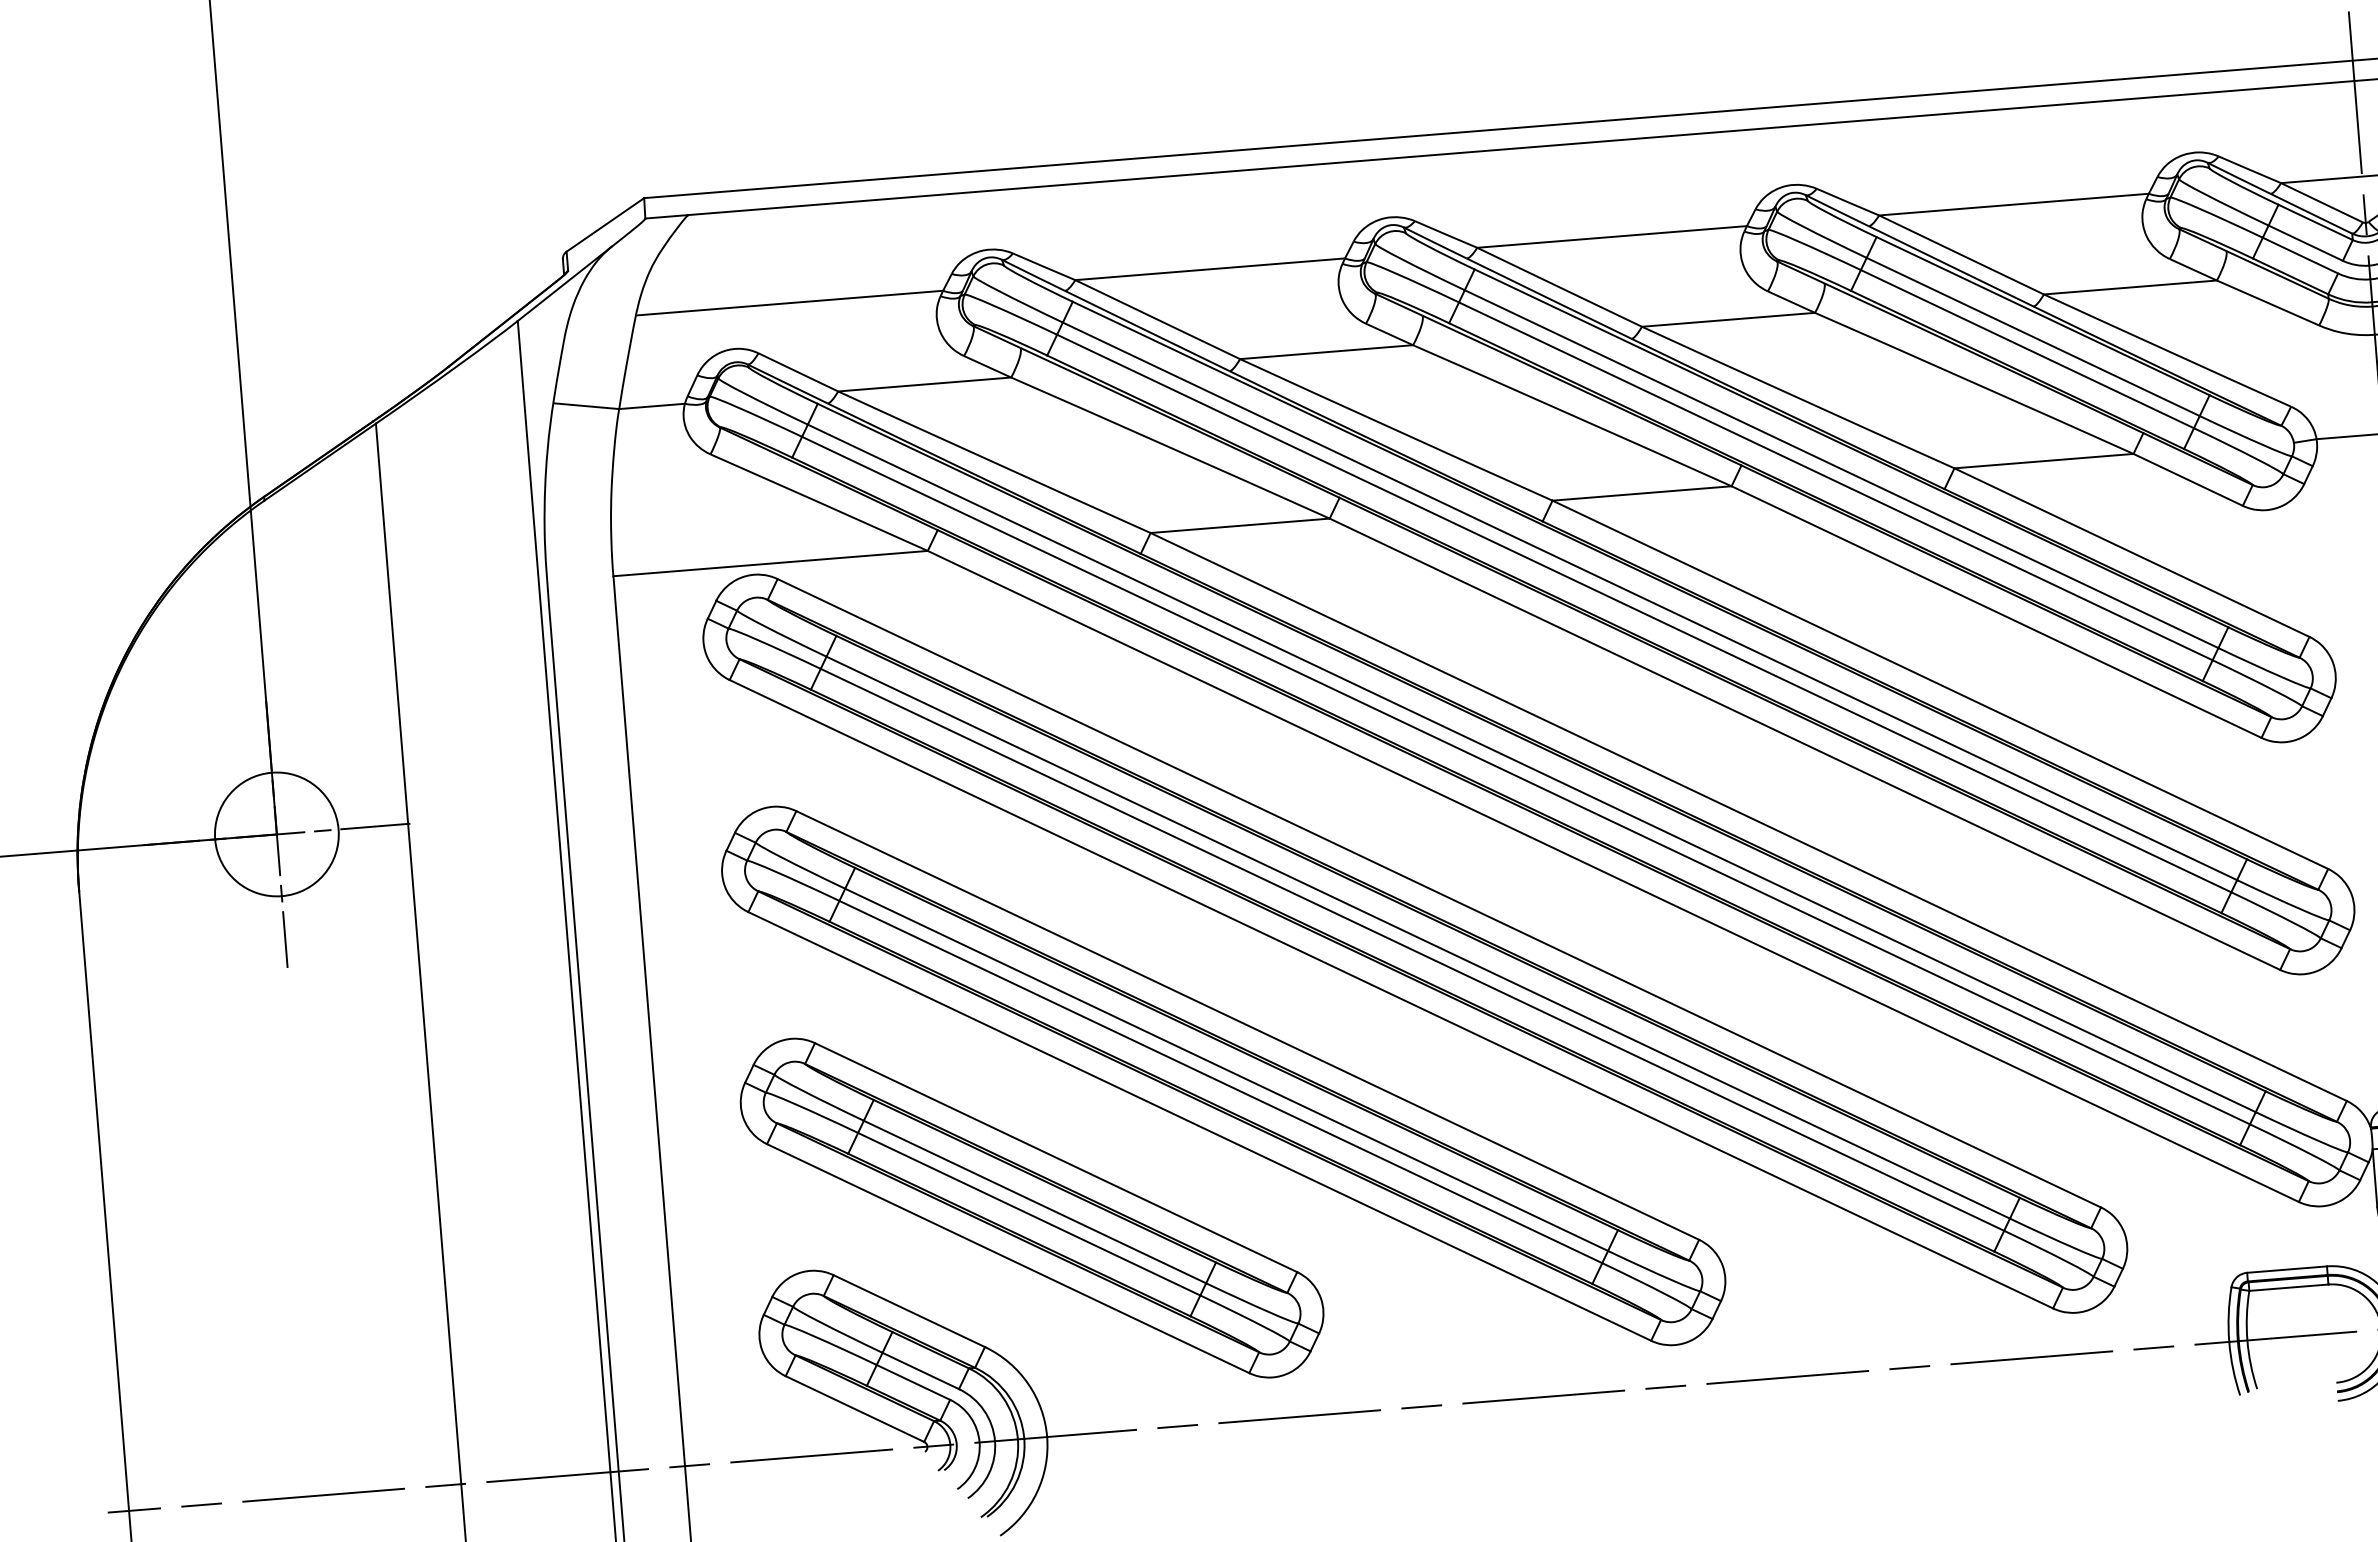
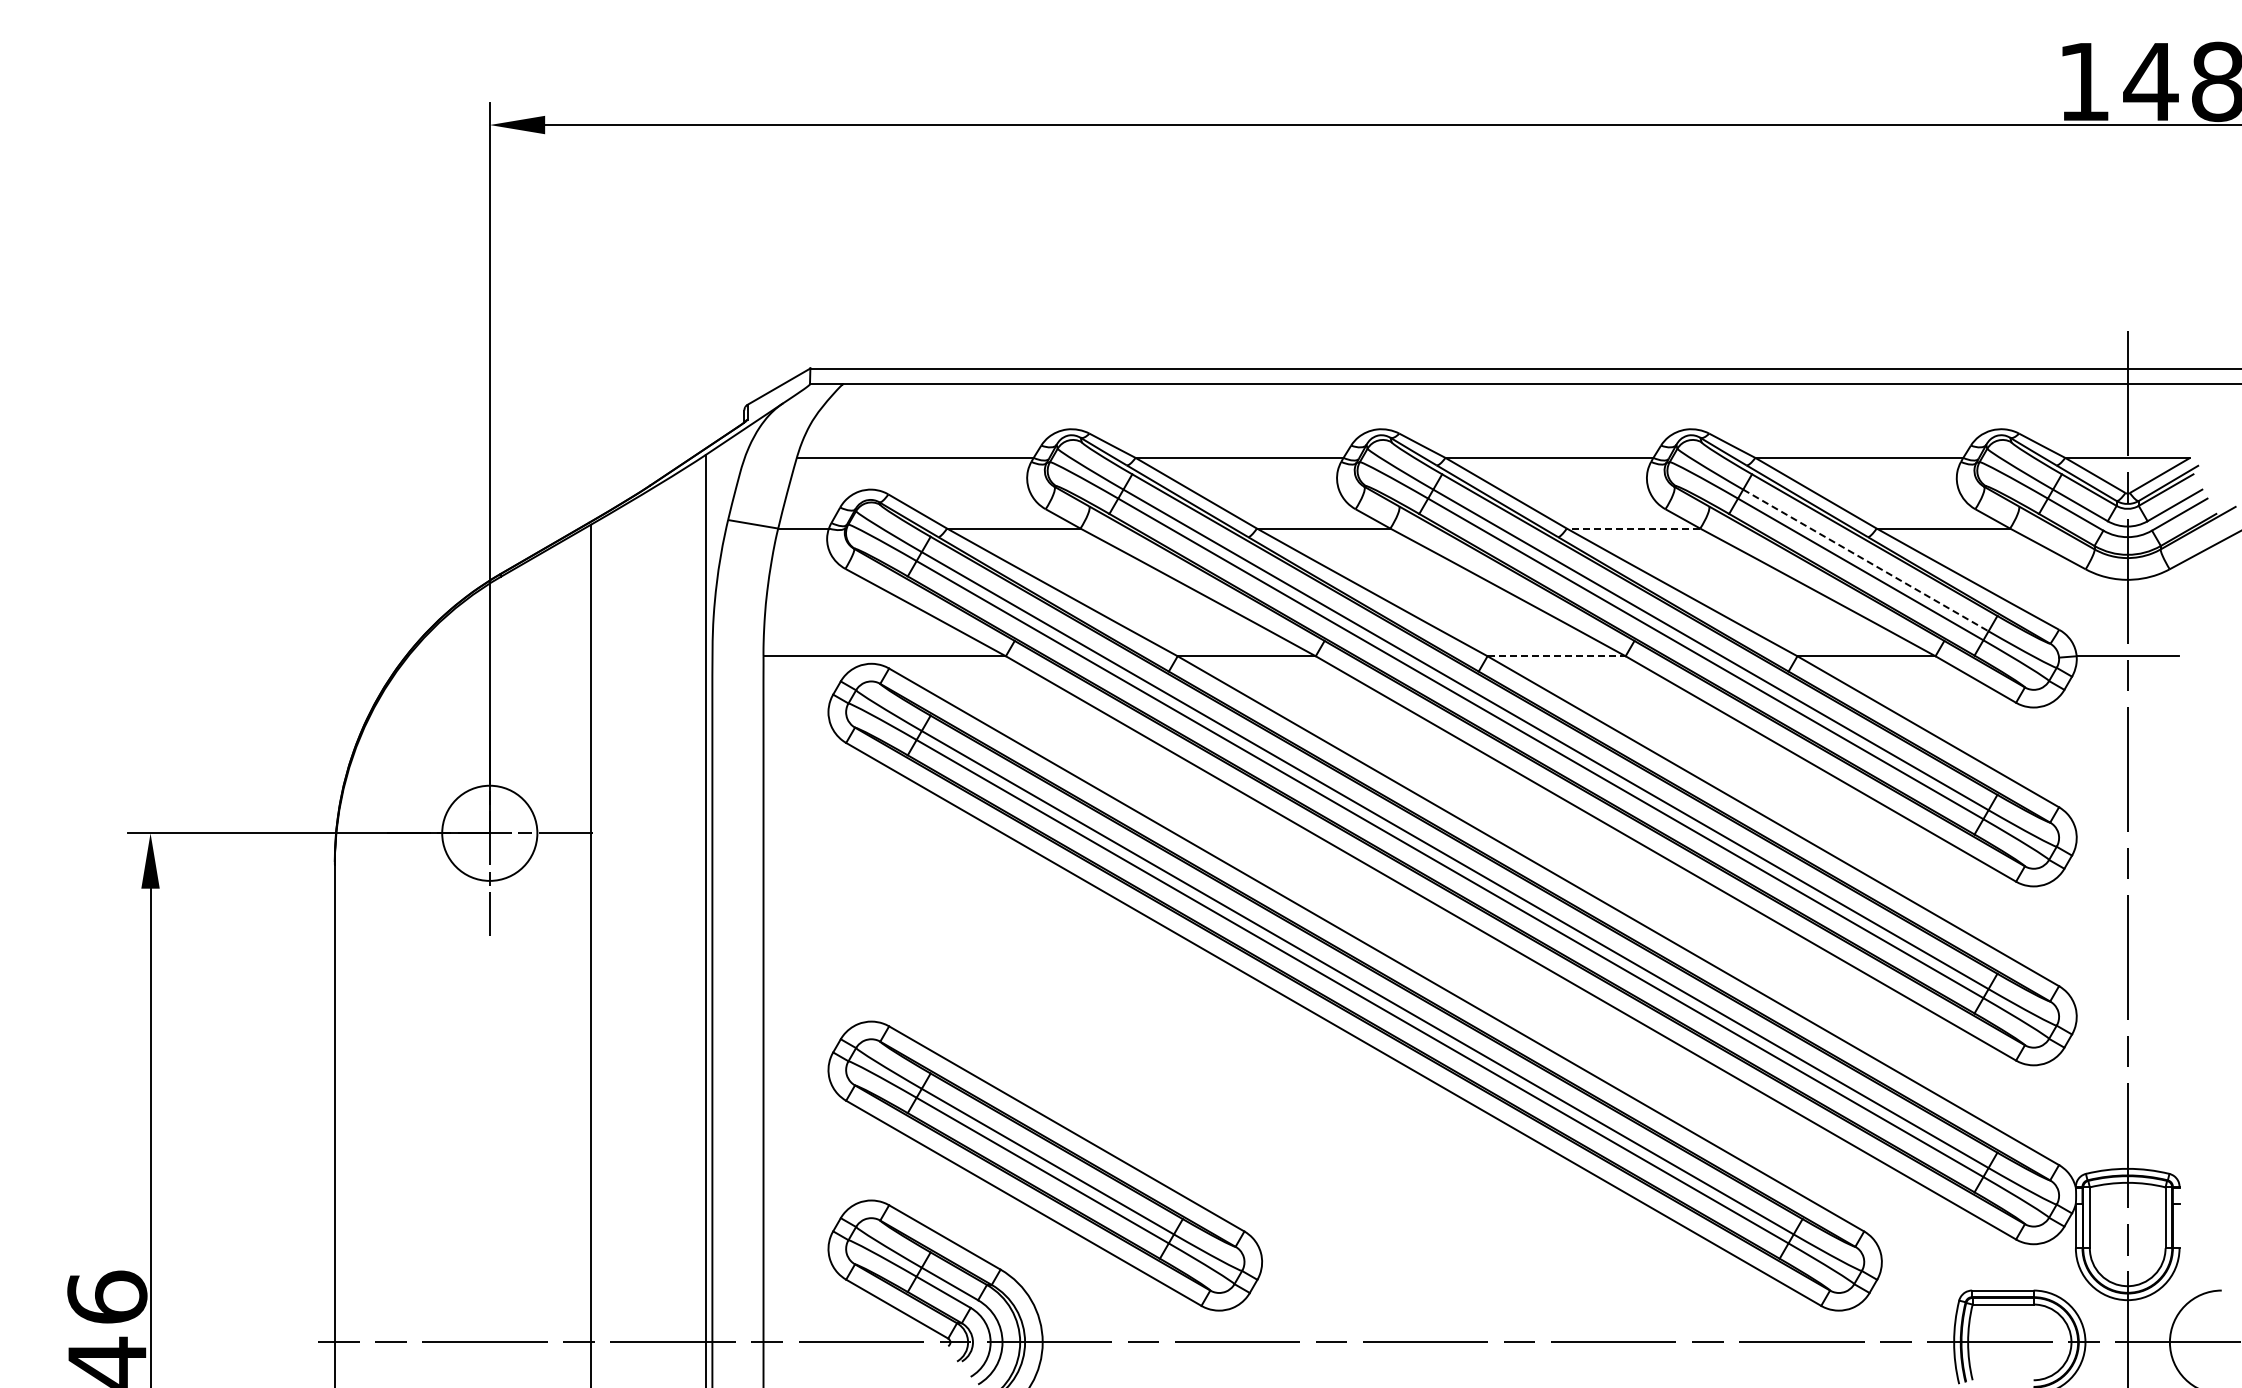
line: (1728, 319) -> (1633, 528), solid -> dashed
line: (2032, 337) -> (1865, 560), solid -> dashed
line: (1643, 493) -> (1557, 656), solid -> dashed
part: (1222, 1075) -> (1199, 1076), removed

